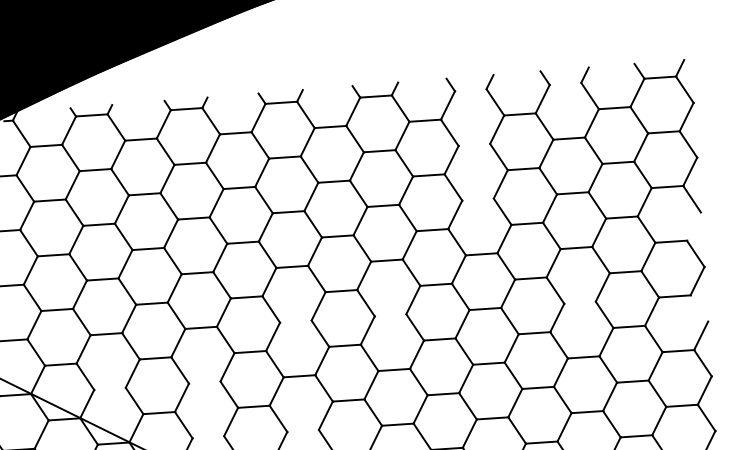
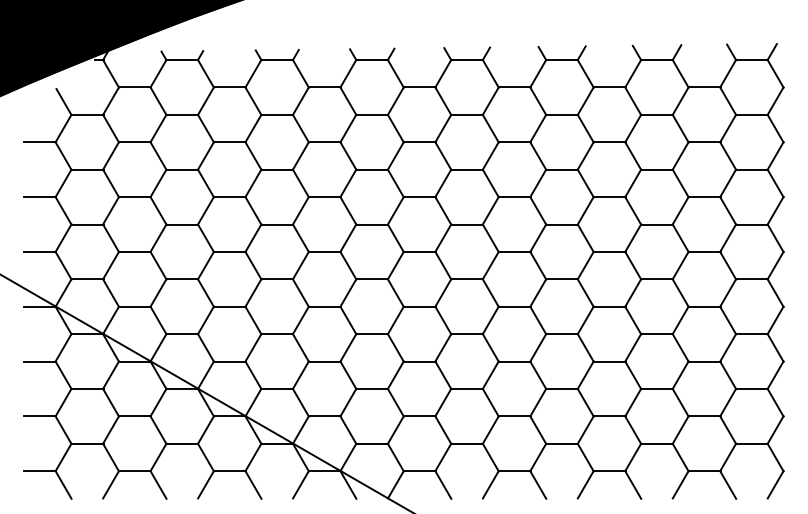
line: (566, 84) -> (657, 60), added
line: (471, 90) -> (562, 60), added
line: (474, 144) -> (562, 114), added
line: (478, 199) -> (562, 169), added
line: (693, 226) -> (775, 210), added
line: (580, 302) -> (657, 279), added
line: (699, 307) -> (775, 292), added
line: (391, 315) -> (467, 279), added
line: (296, 321) -> (372, 279), added
line: (205, 382) -> (277, 334), added
line: (110, 389) -> (182, 334), added
line: (303, 430) -> (372, 388), added
line: (208, 436) -> (277, 388), added

